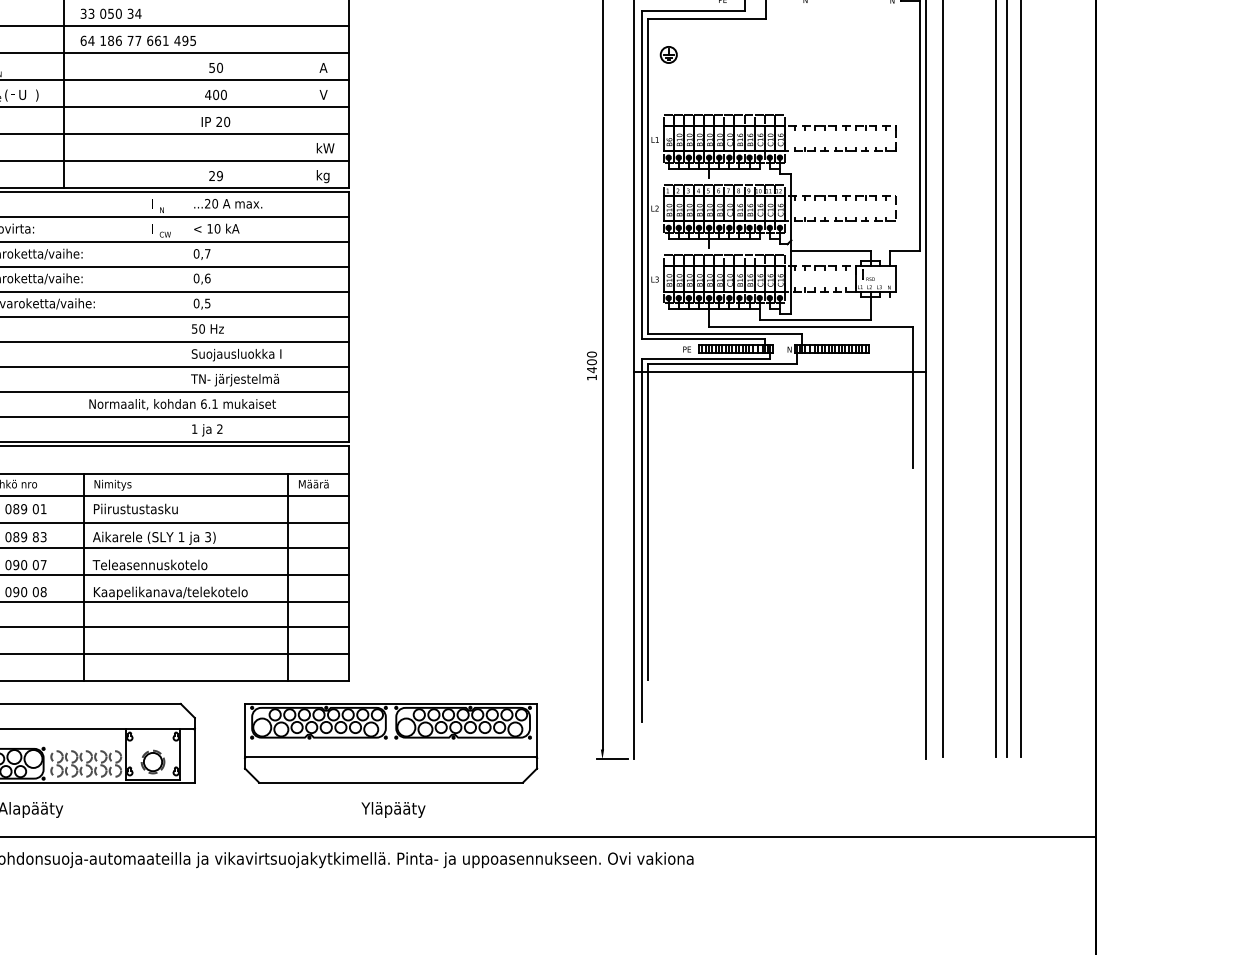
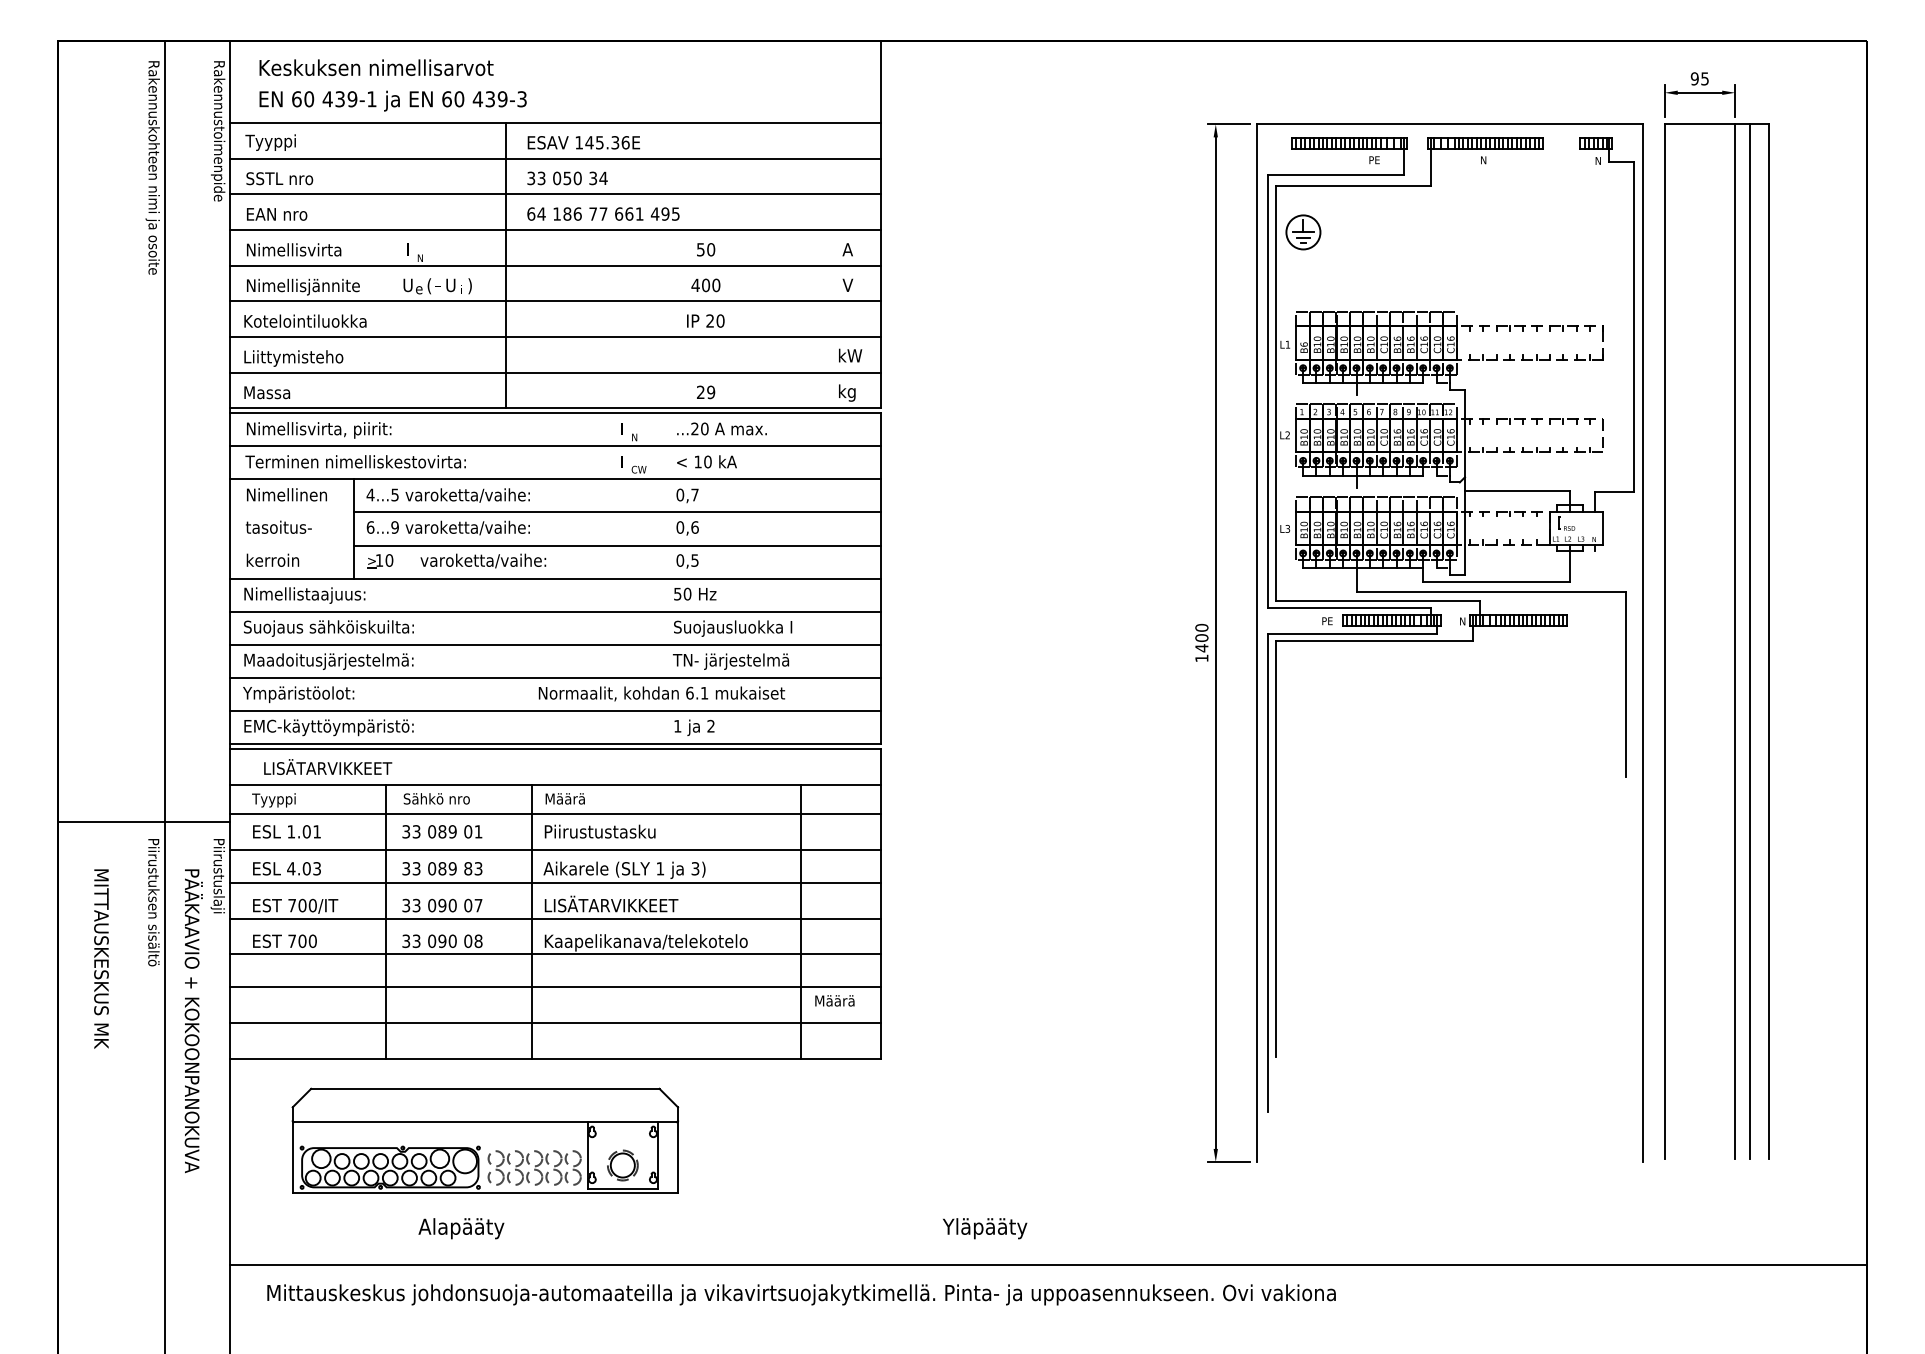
part: (668, 54) -> (1302, 232), size x1.6
line: (779, 371) -> (1449, 650), removed
text: (313, 483) -> (834, 1000), moved
text: (114, 485) -> (571, 800), Nimitys -> Määrä
text: (149, 563) -> (618, 903), Teleasennuskotelo -> LISÄTARVIKKEET
part: (390, 743) -> (936, 1140), removed
text: (393, 809) -> (985, 1228), moved

